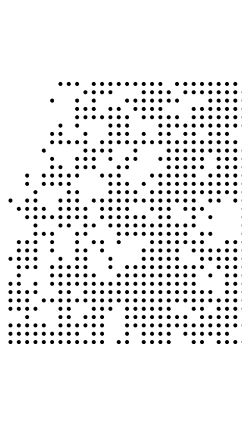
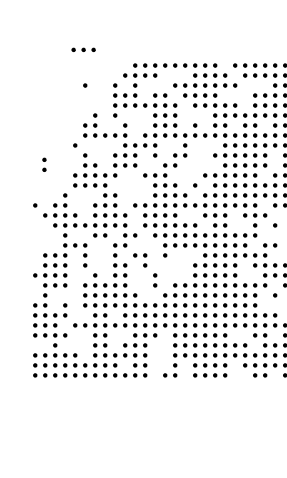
part: (68, 83) -> (83, 49), moved
part: (26, 179) -> (43, 164), moved

